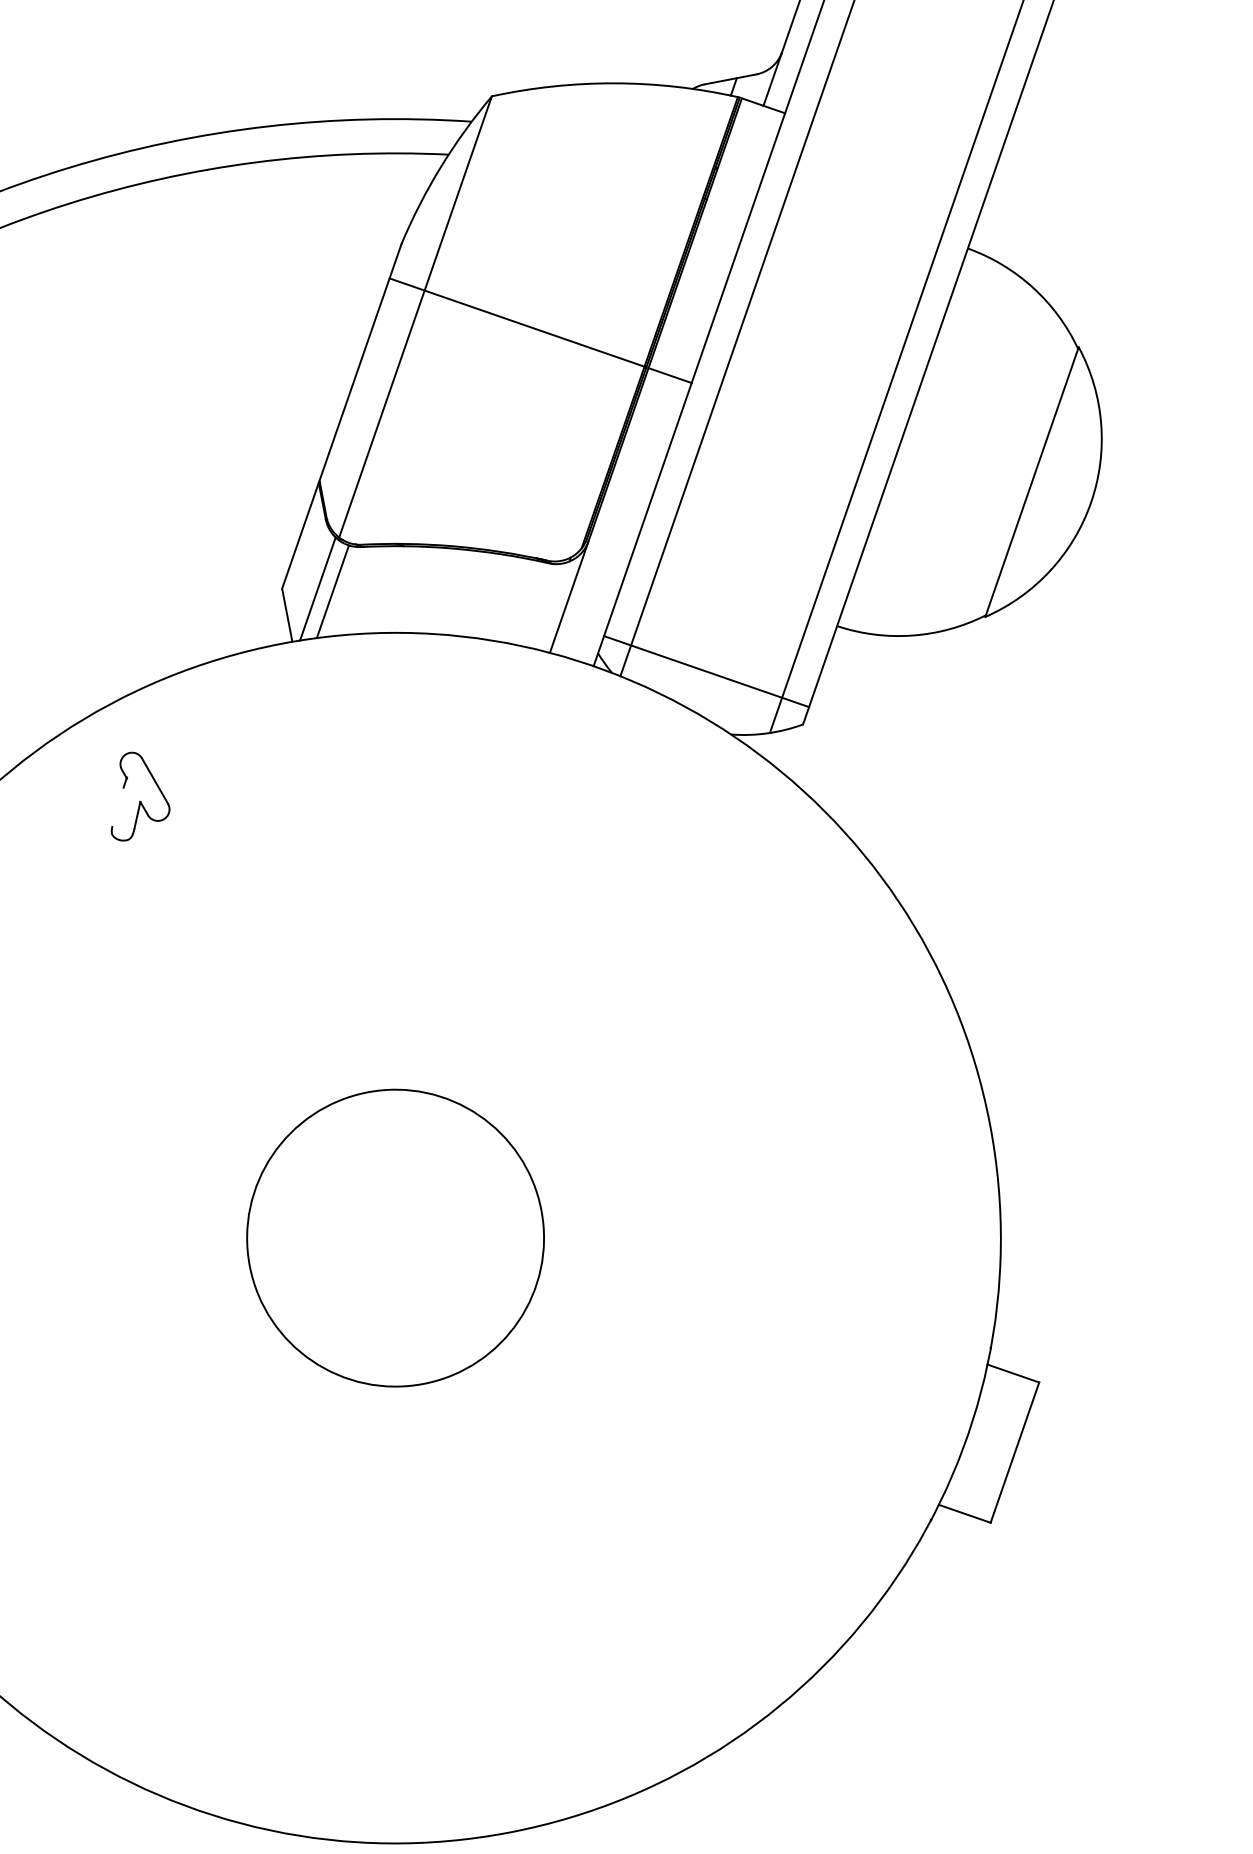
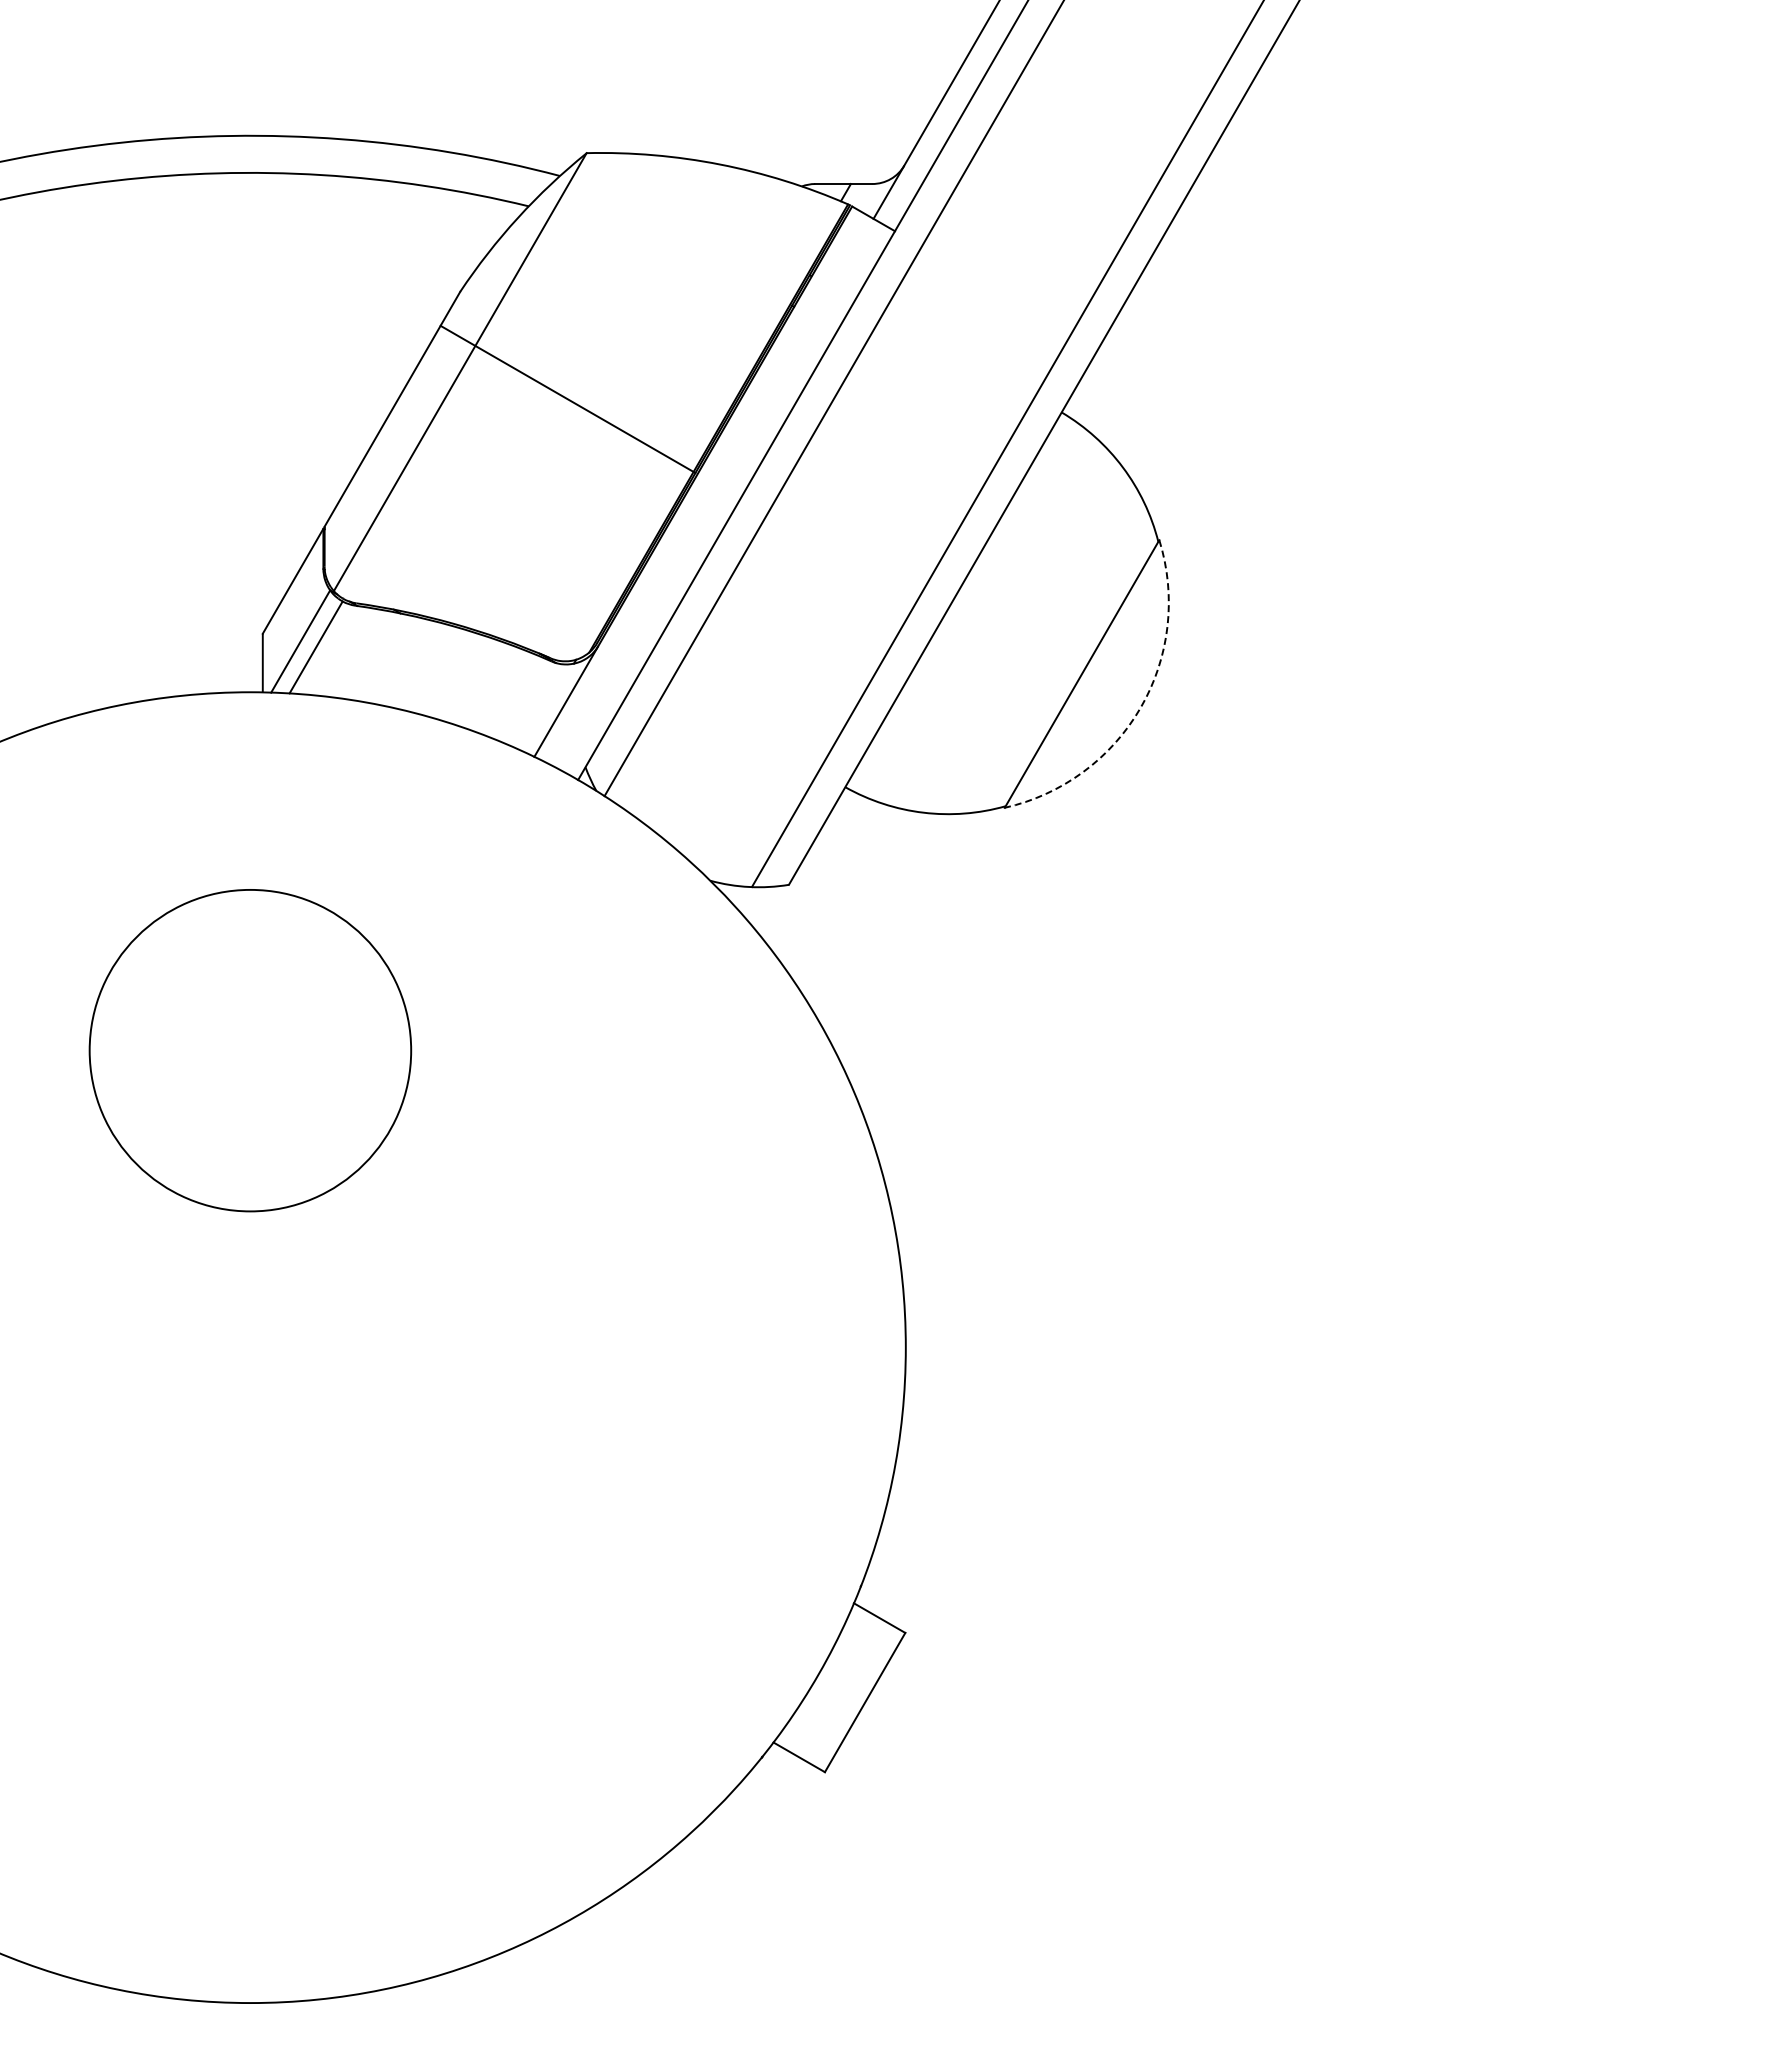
line: (669, 375) -> (718, 486), removed
arc: (1090, 502) -> (1140, 707), solid -> dashed
line: (705, 671) -> (696, 808), removed
part: (139, 801) -> (67, 830), removed
circle: (395, 1238) -> (250, 1050), moved

